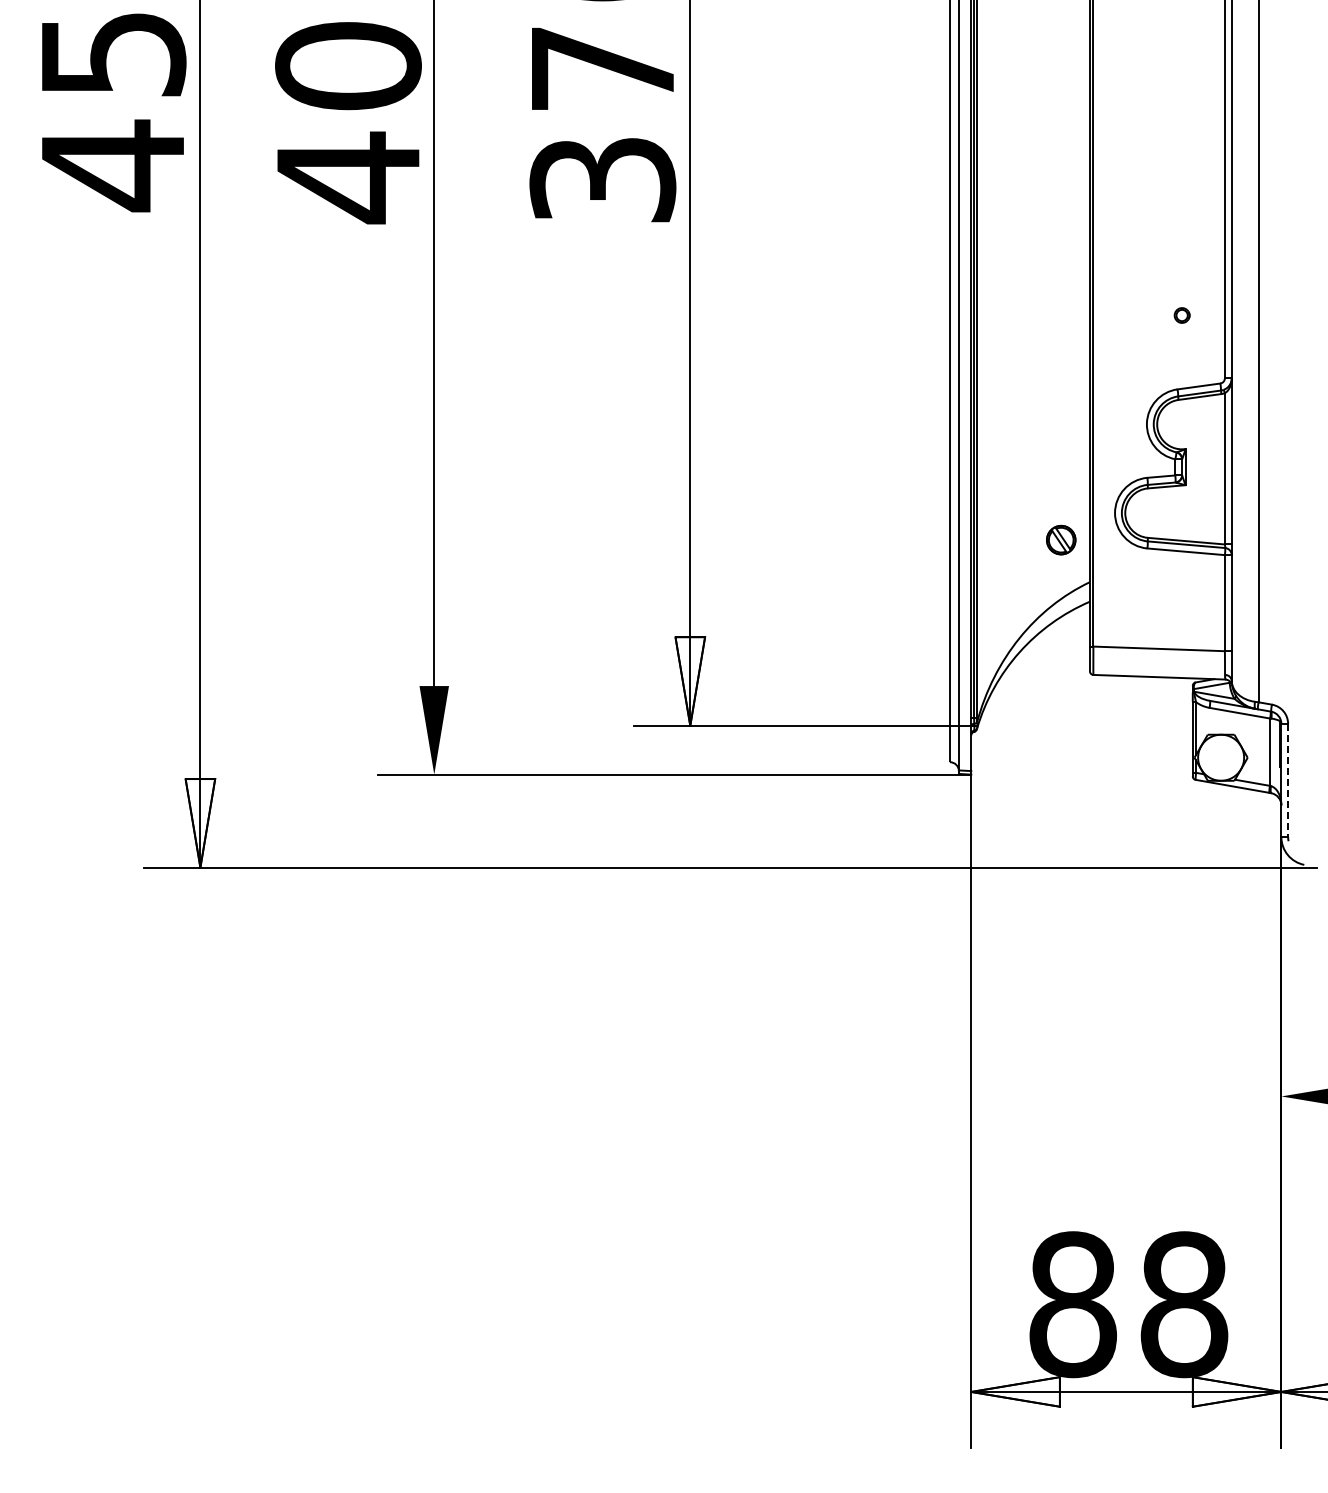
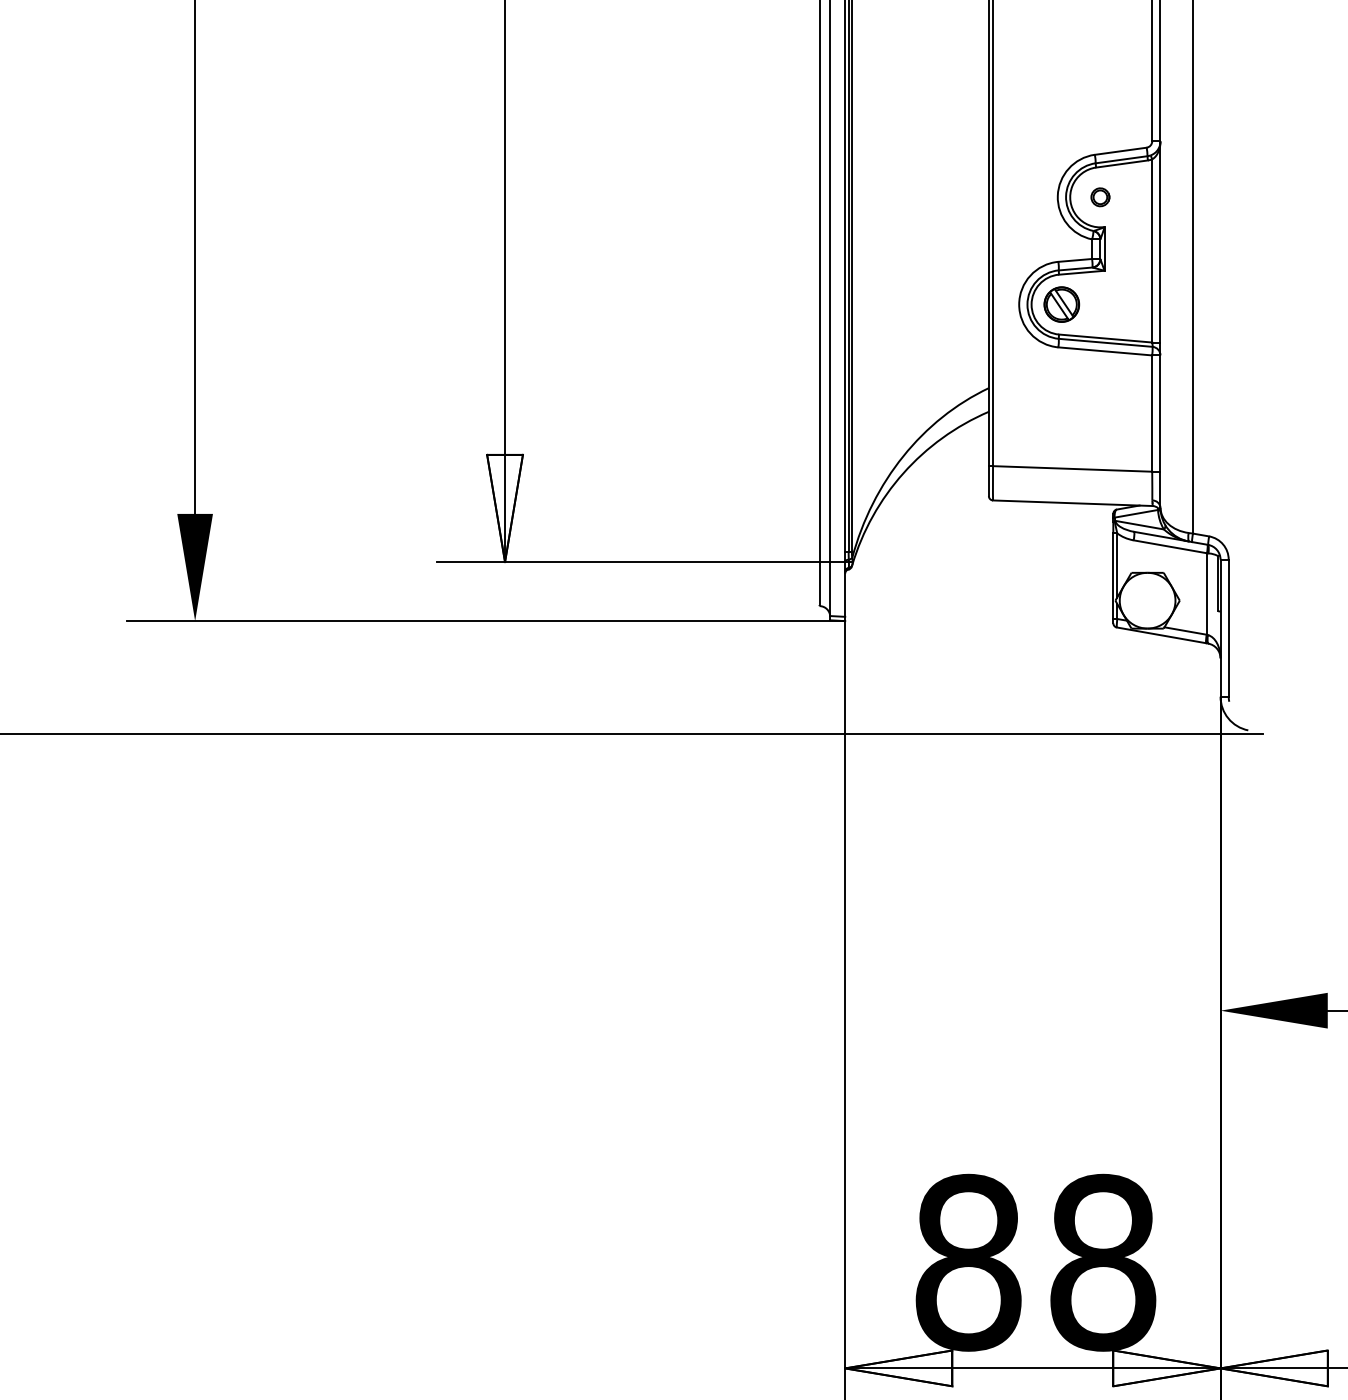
part: (1181, 315) -> (1099, 197), moved
part: (1061, 539) -> (1062, 303), moved
line: (1288, 780) -> (1229, 628), dashed -> solid

